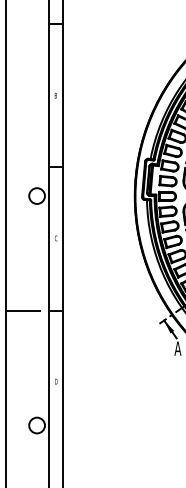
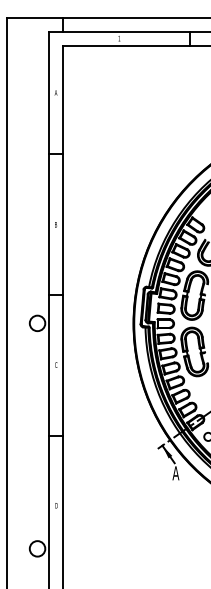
line: (22, 311) -> (23, 436), removed

